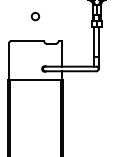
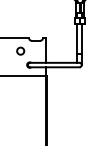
circle: (35, 16) -> (20, 51), moved

